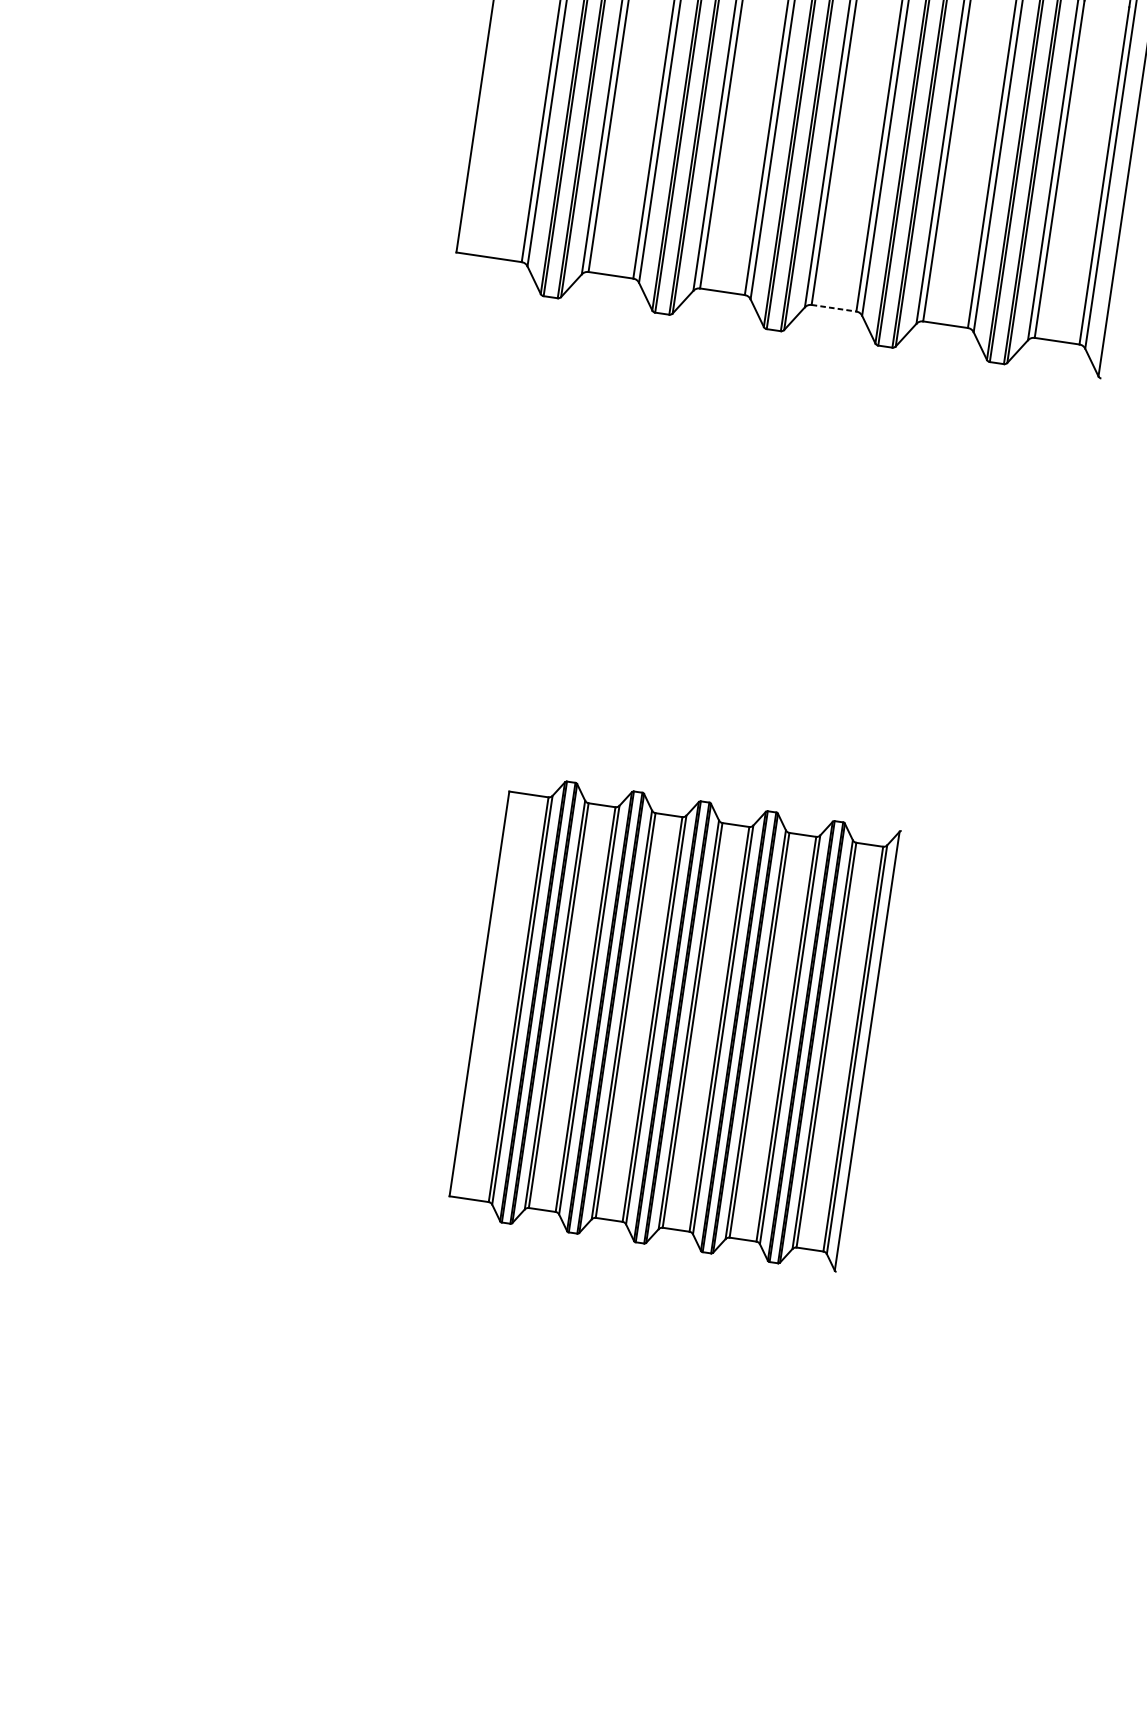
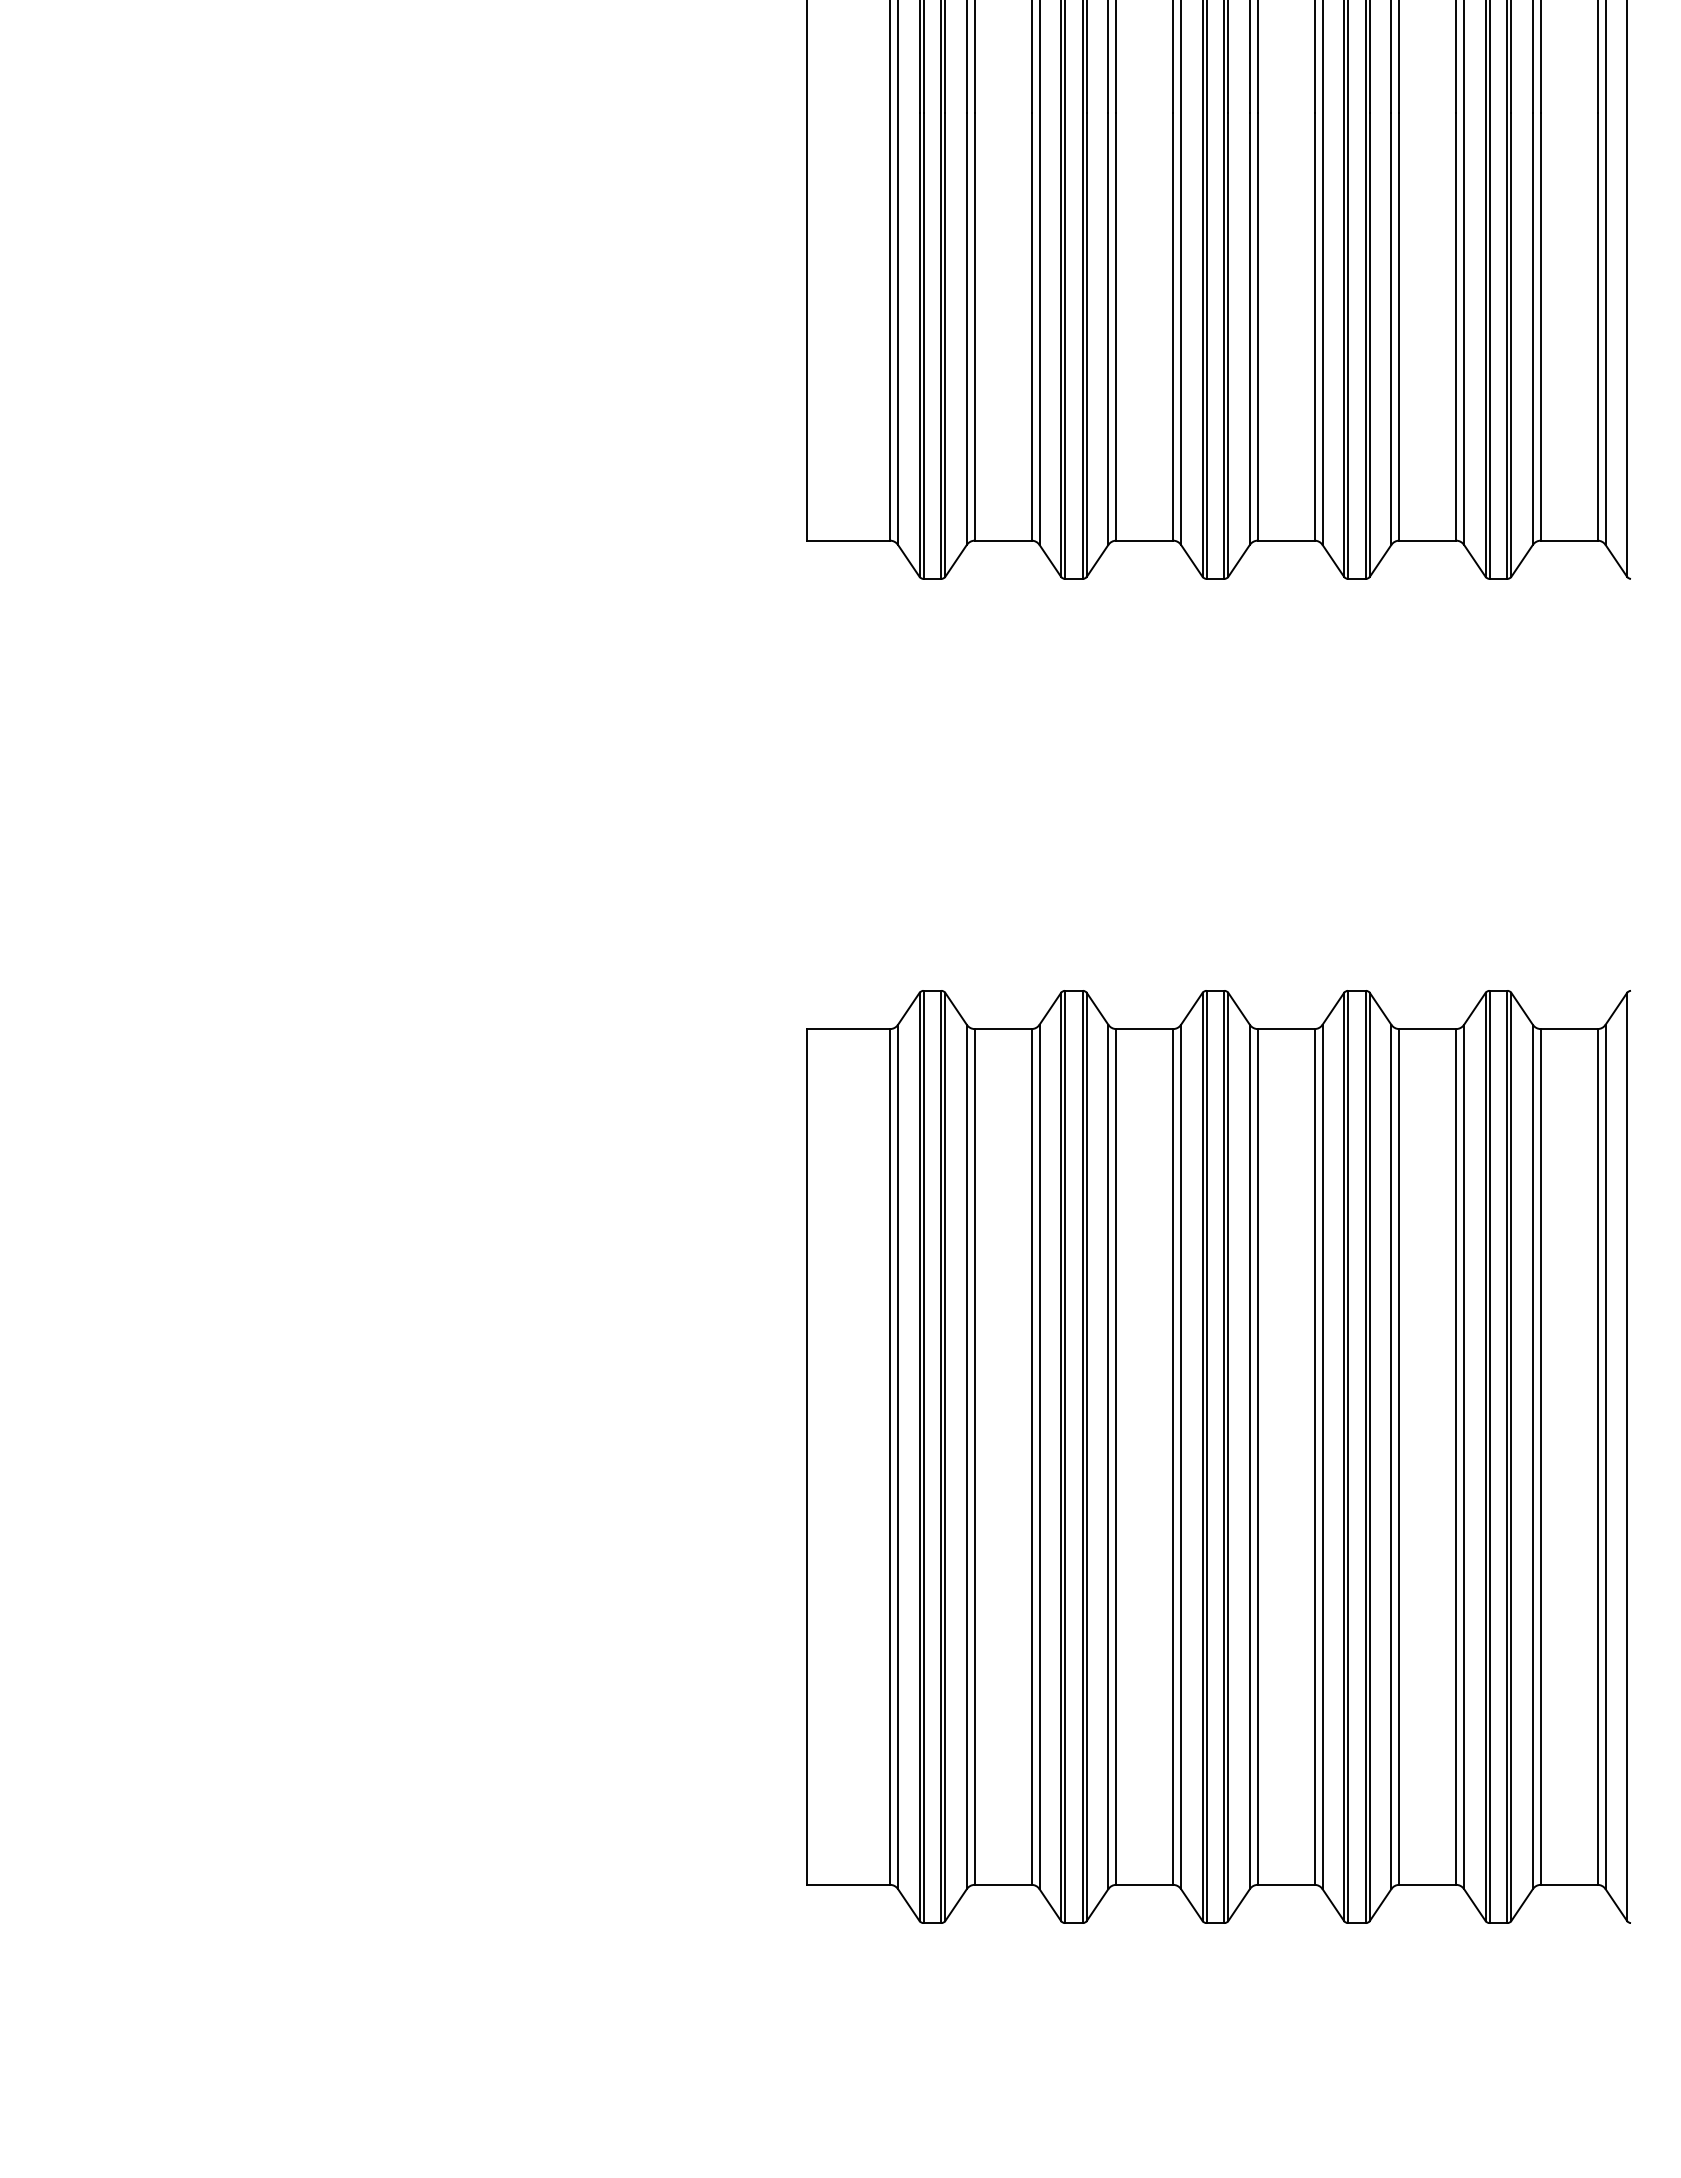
line: (834, 308) -> (1286, 540), dashed -> solid
part: (674, 1022) -> (1218, 1456), size x1.67

